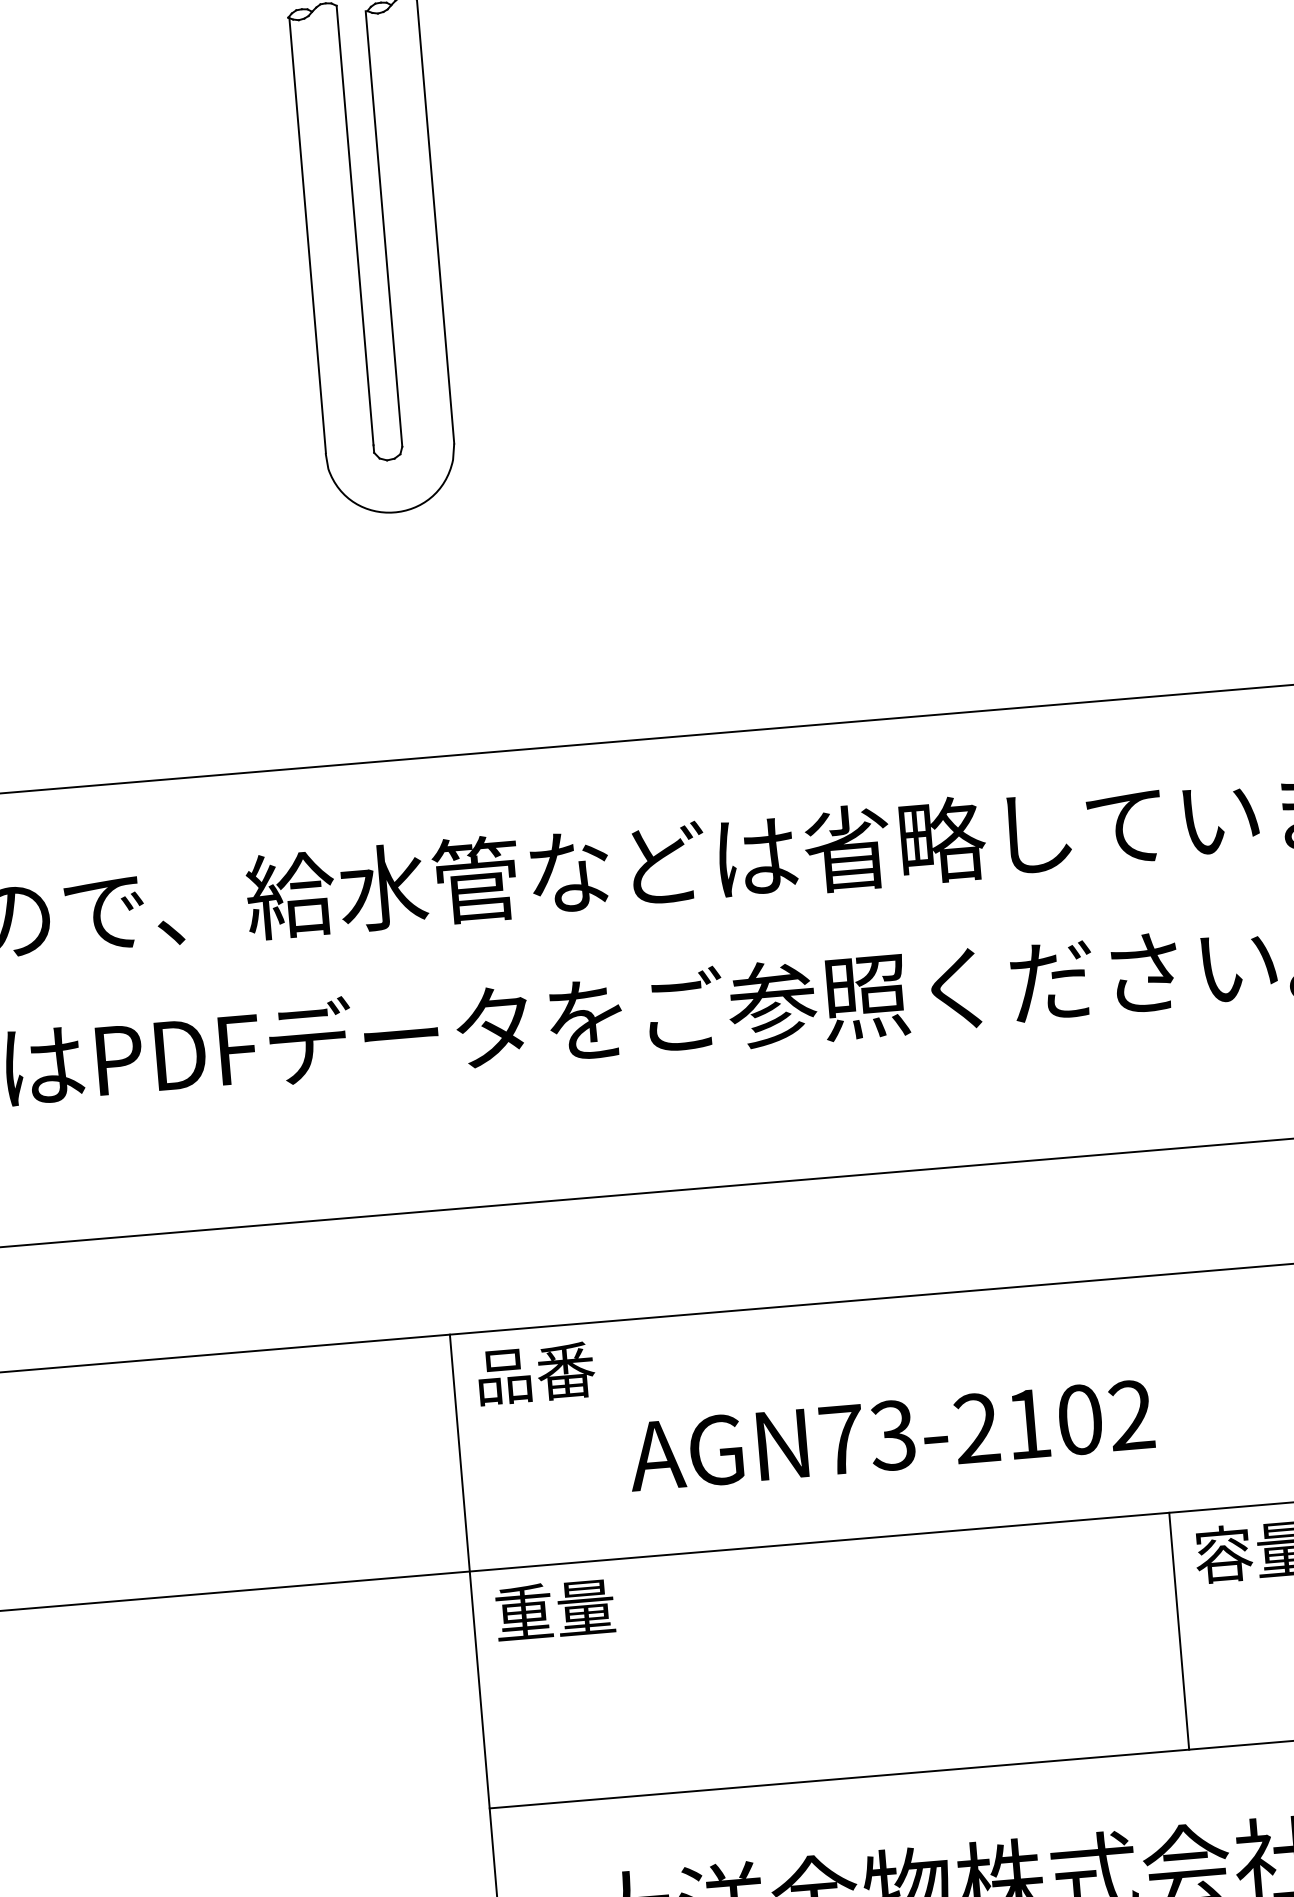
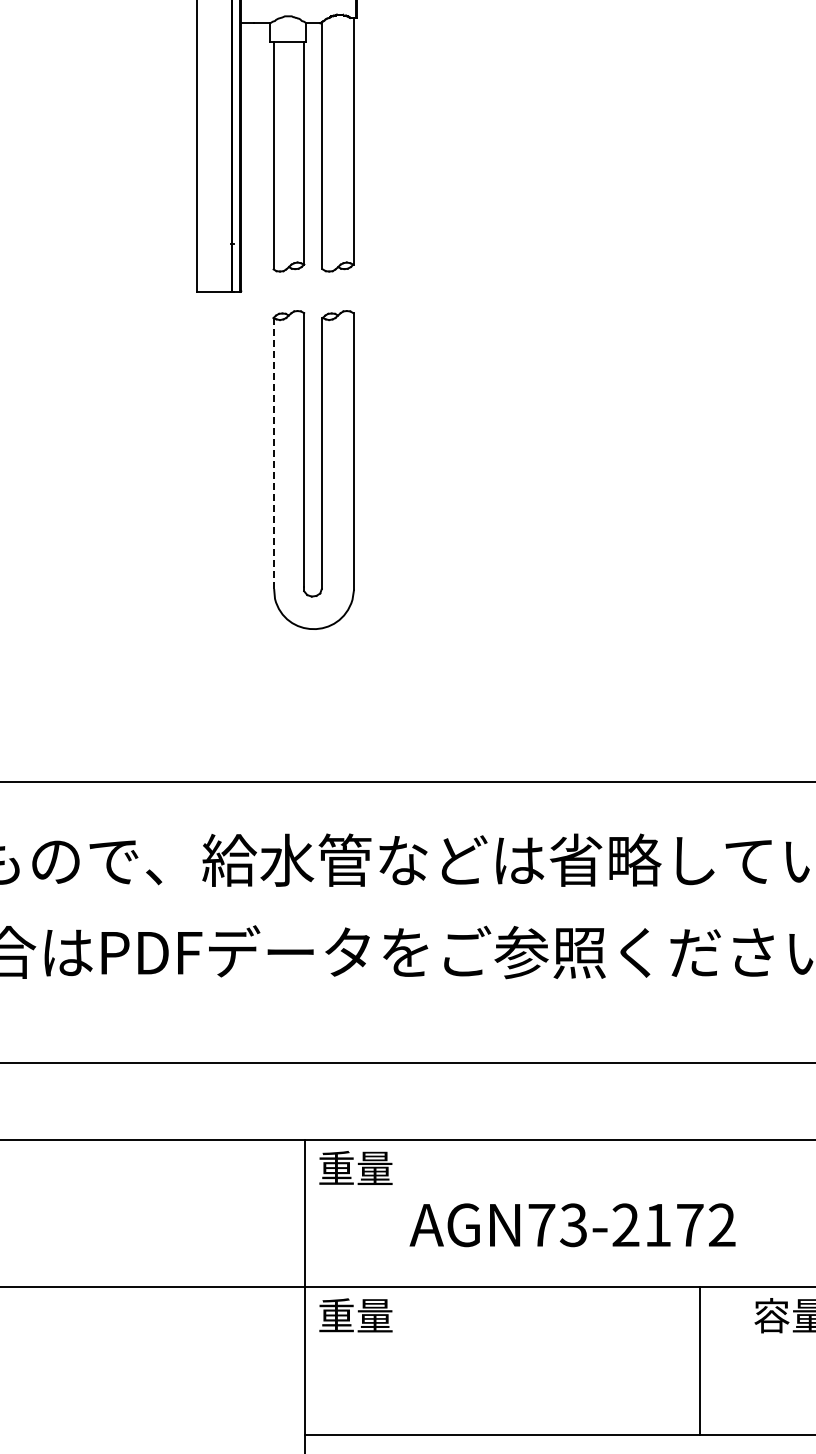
line: (308, 236) -> (274, 454), solid -> dashed
text: (534, 1373) -> (355, 1168), 品番 -> 重量
text: (1080, 1420) -> (690, 1225), AGN73-2102 -> AGN73-2172
line: (1179, 1630) -> (700, 1360), moved

